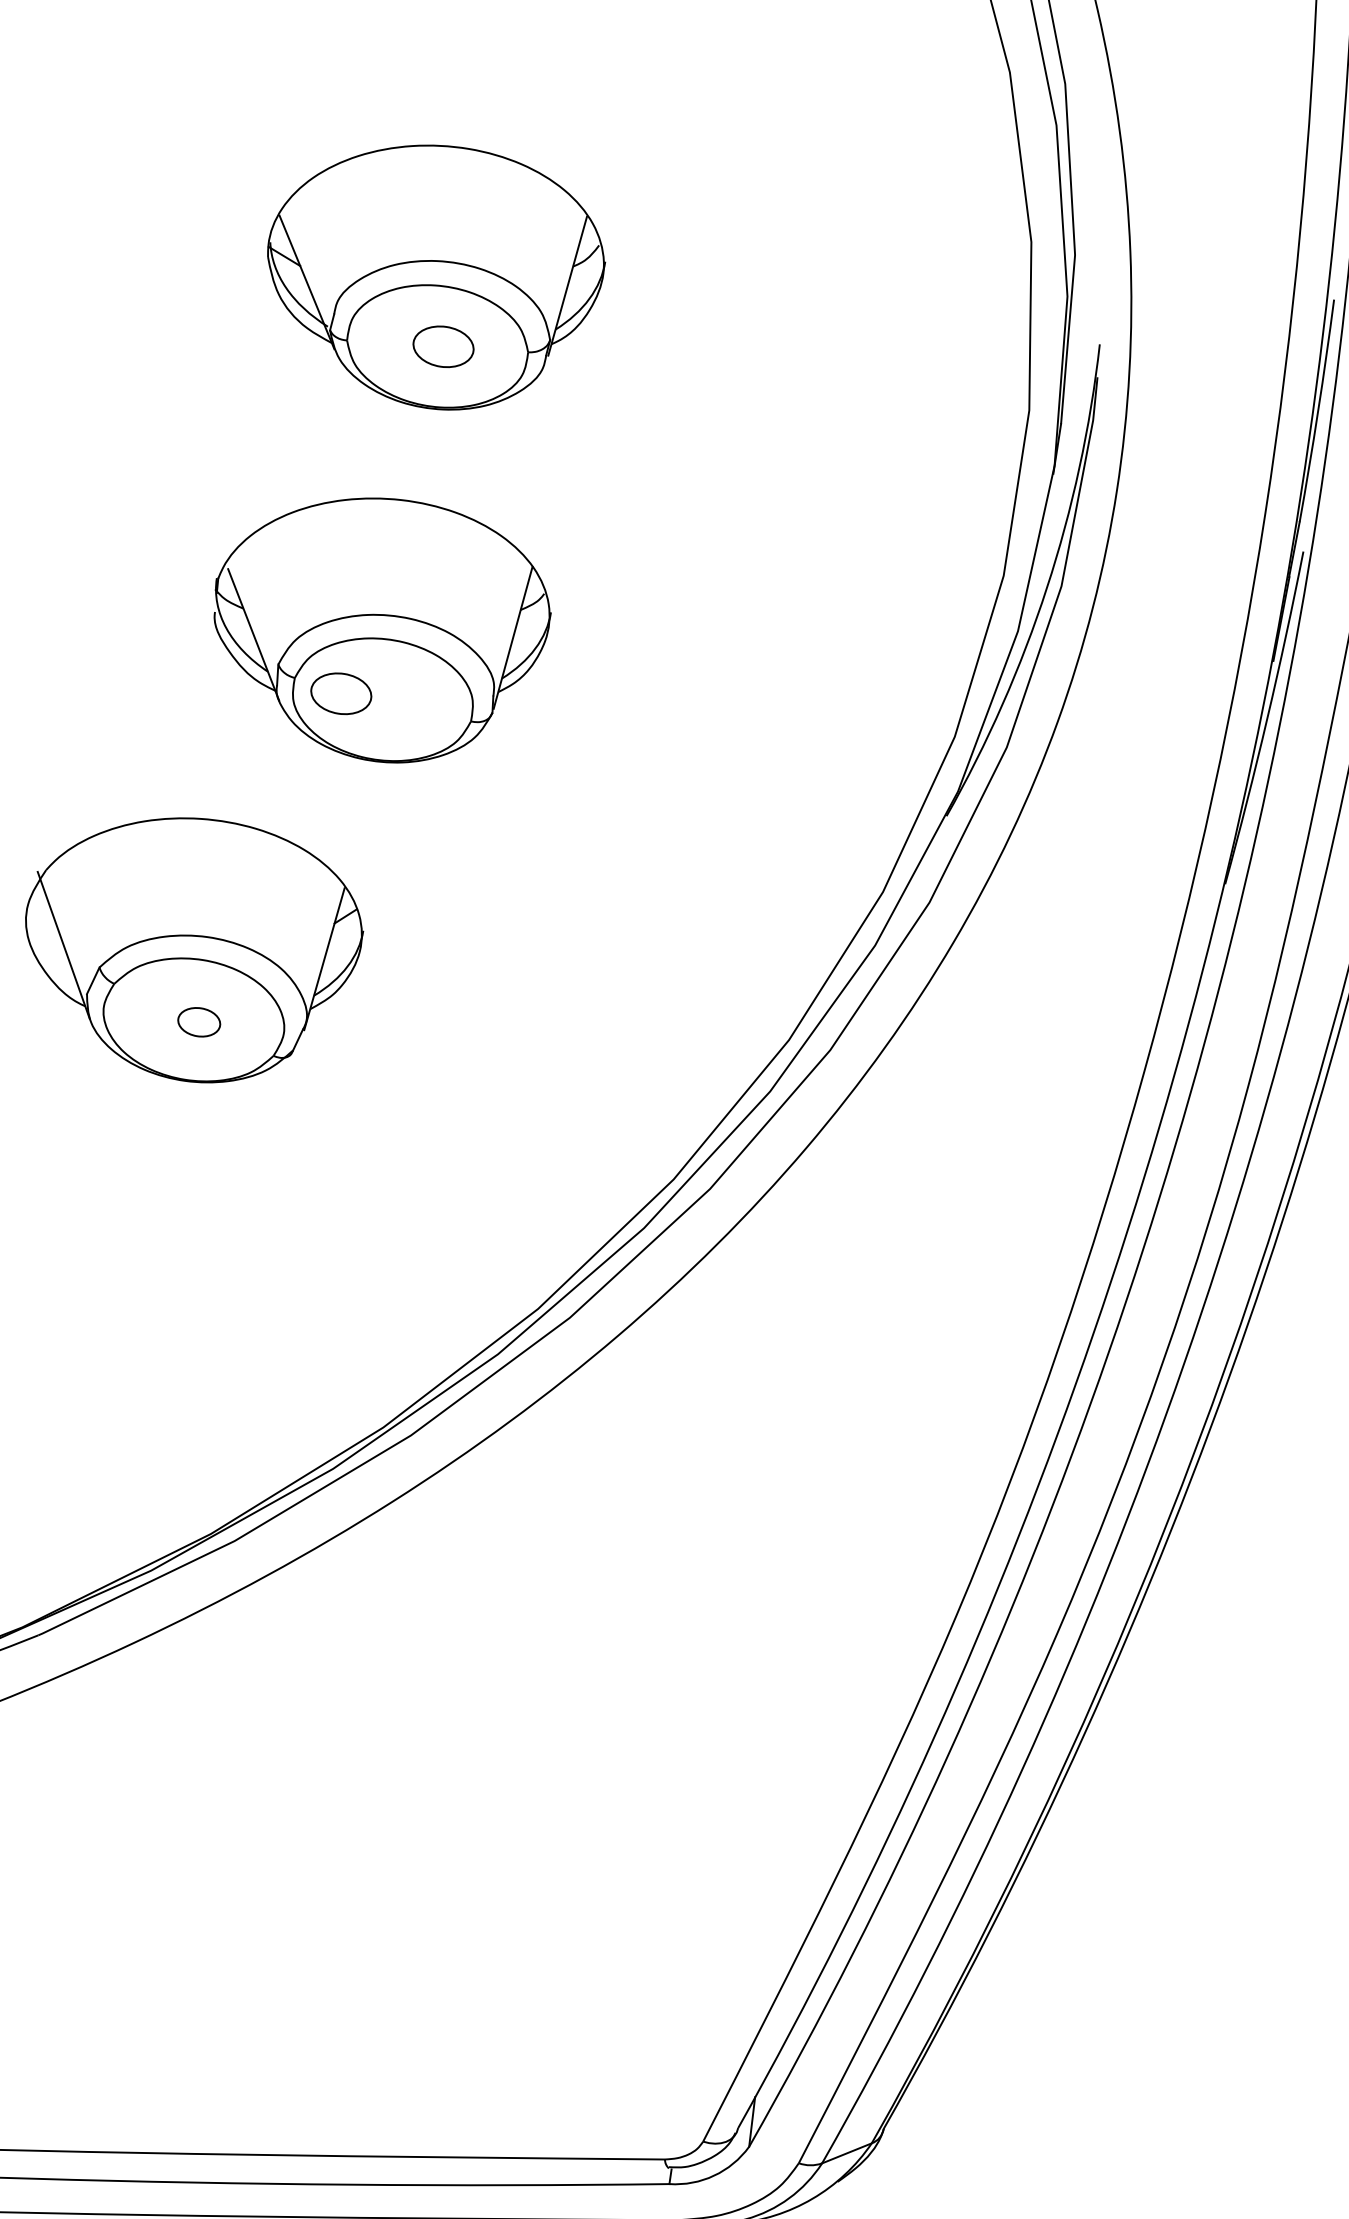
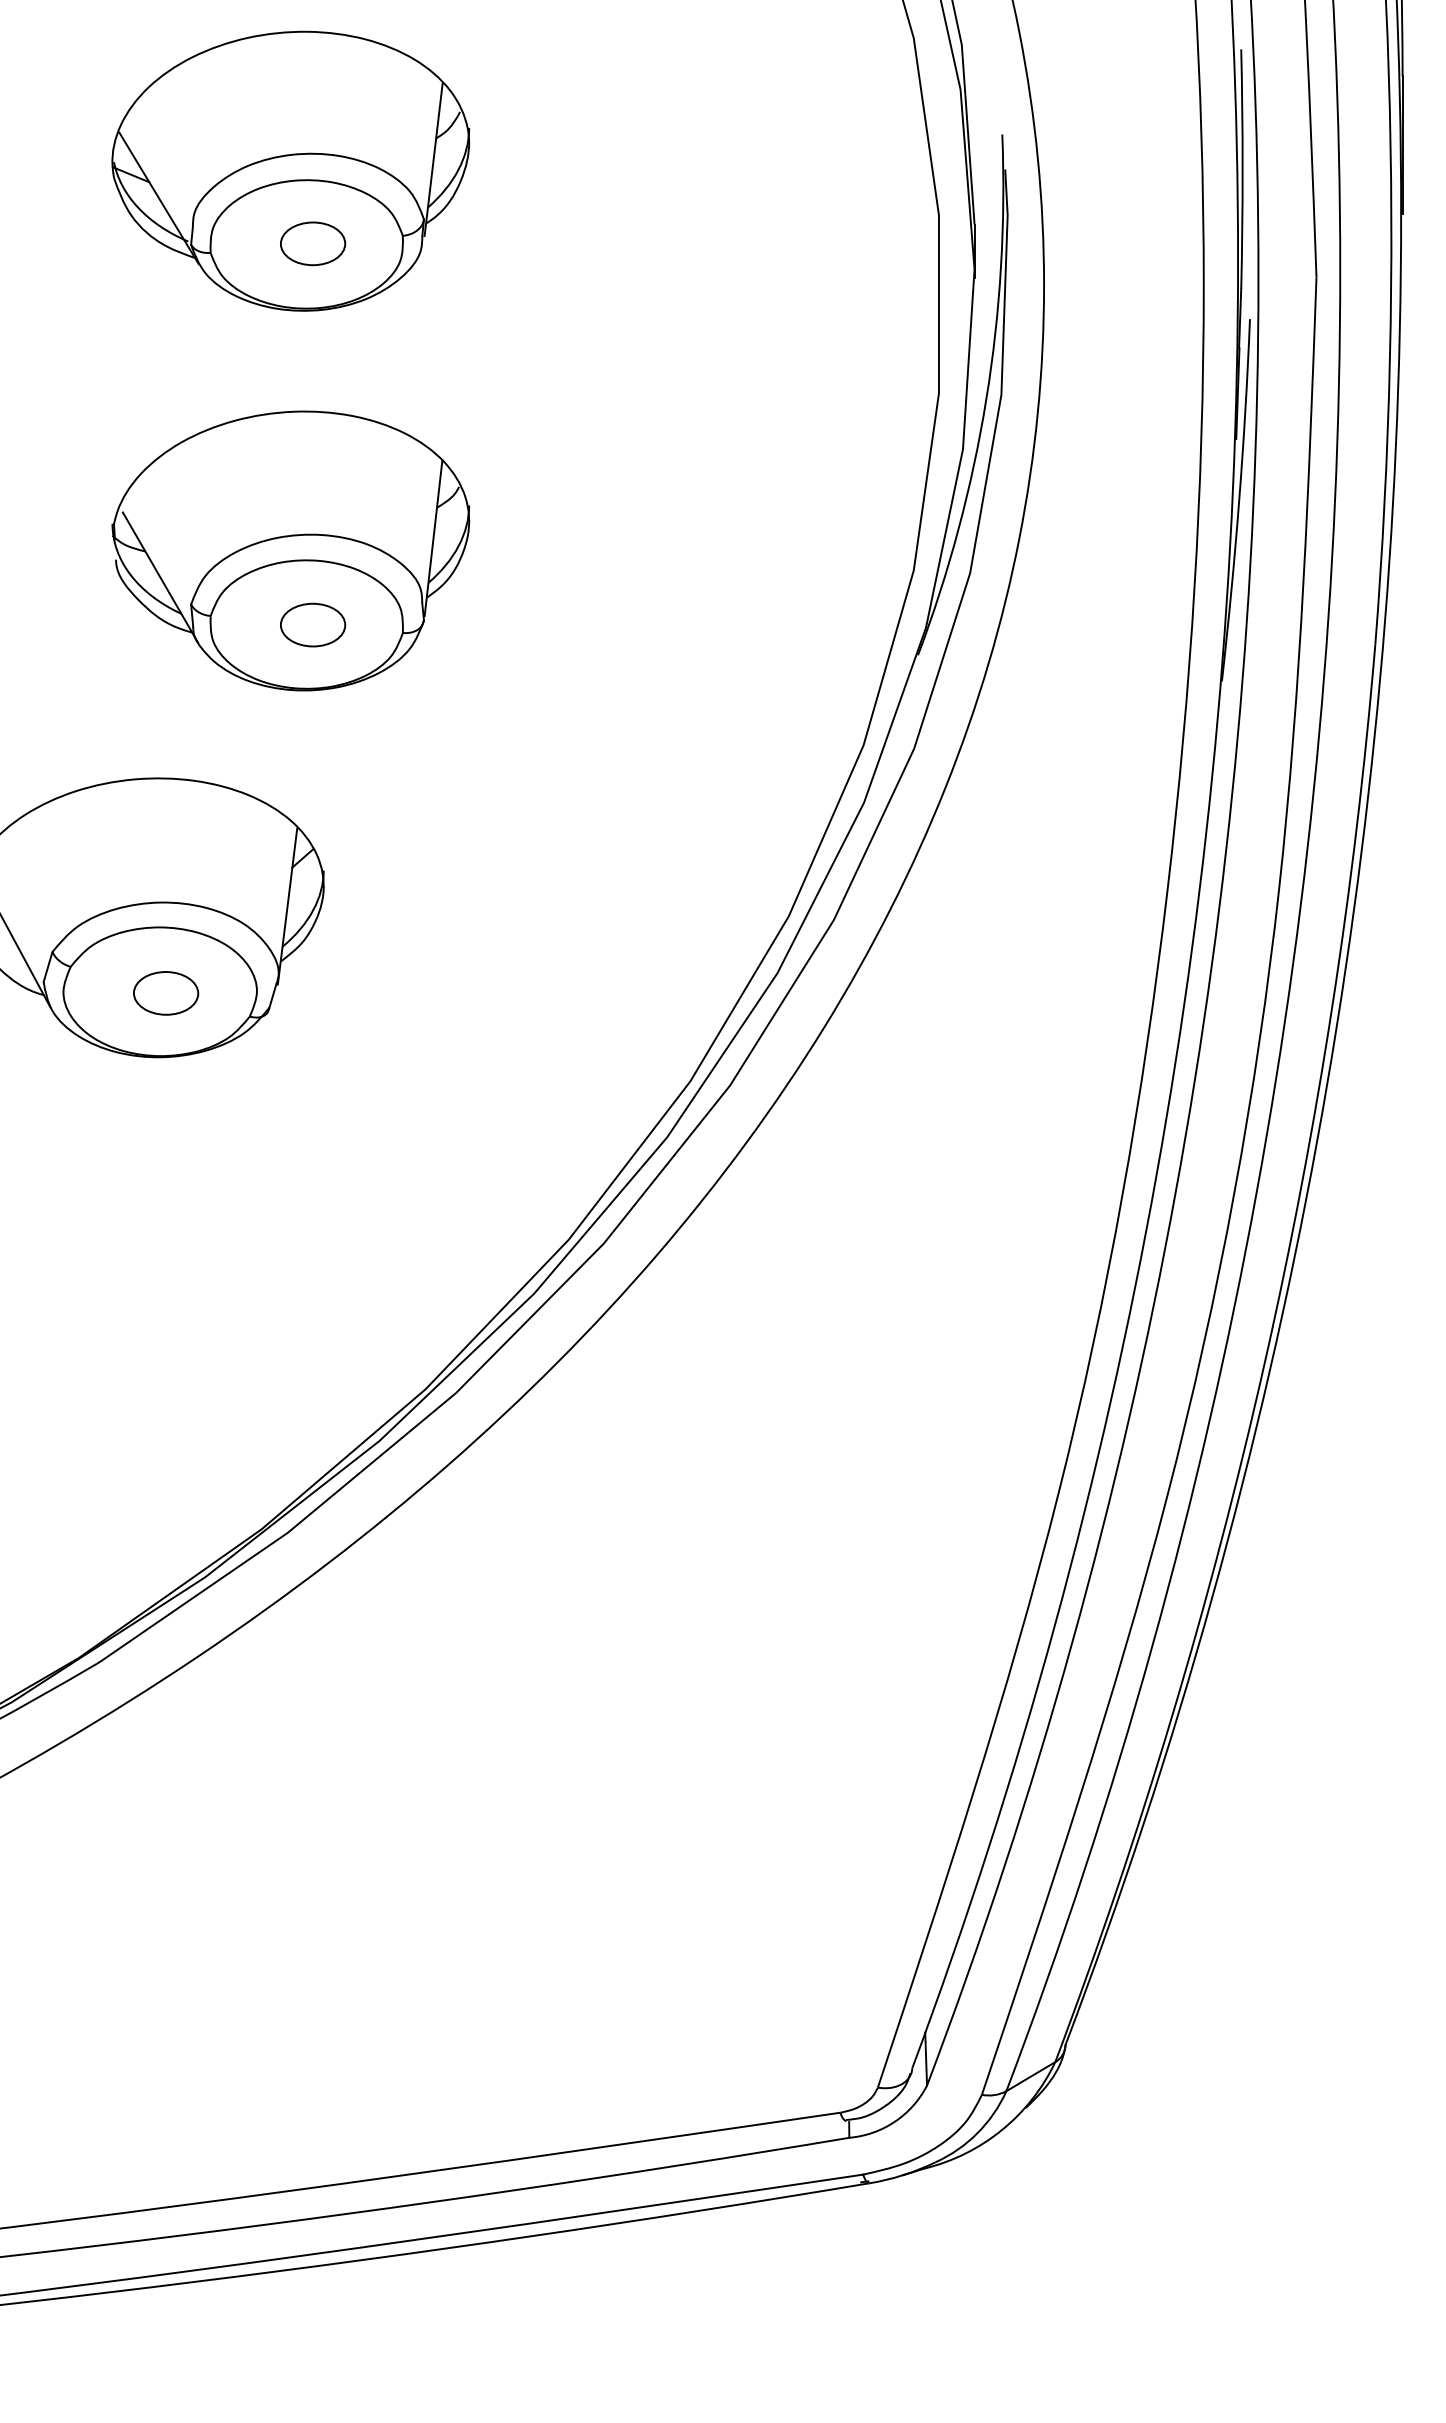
part: (341, 693) -> (313, 624), moved
part: (199, 1022) -> (166, 993), size x1.43

